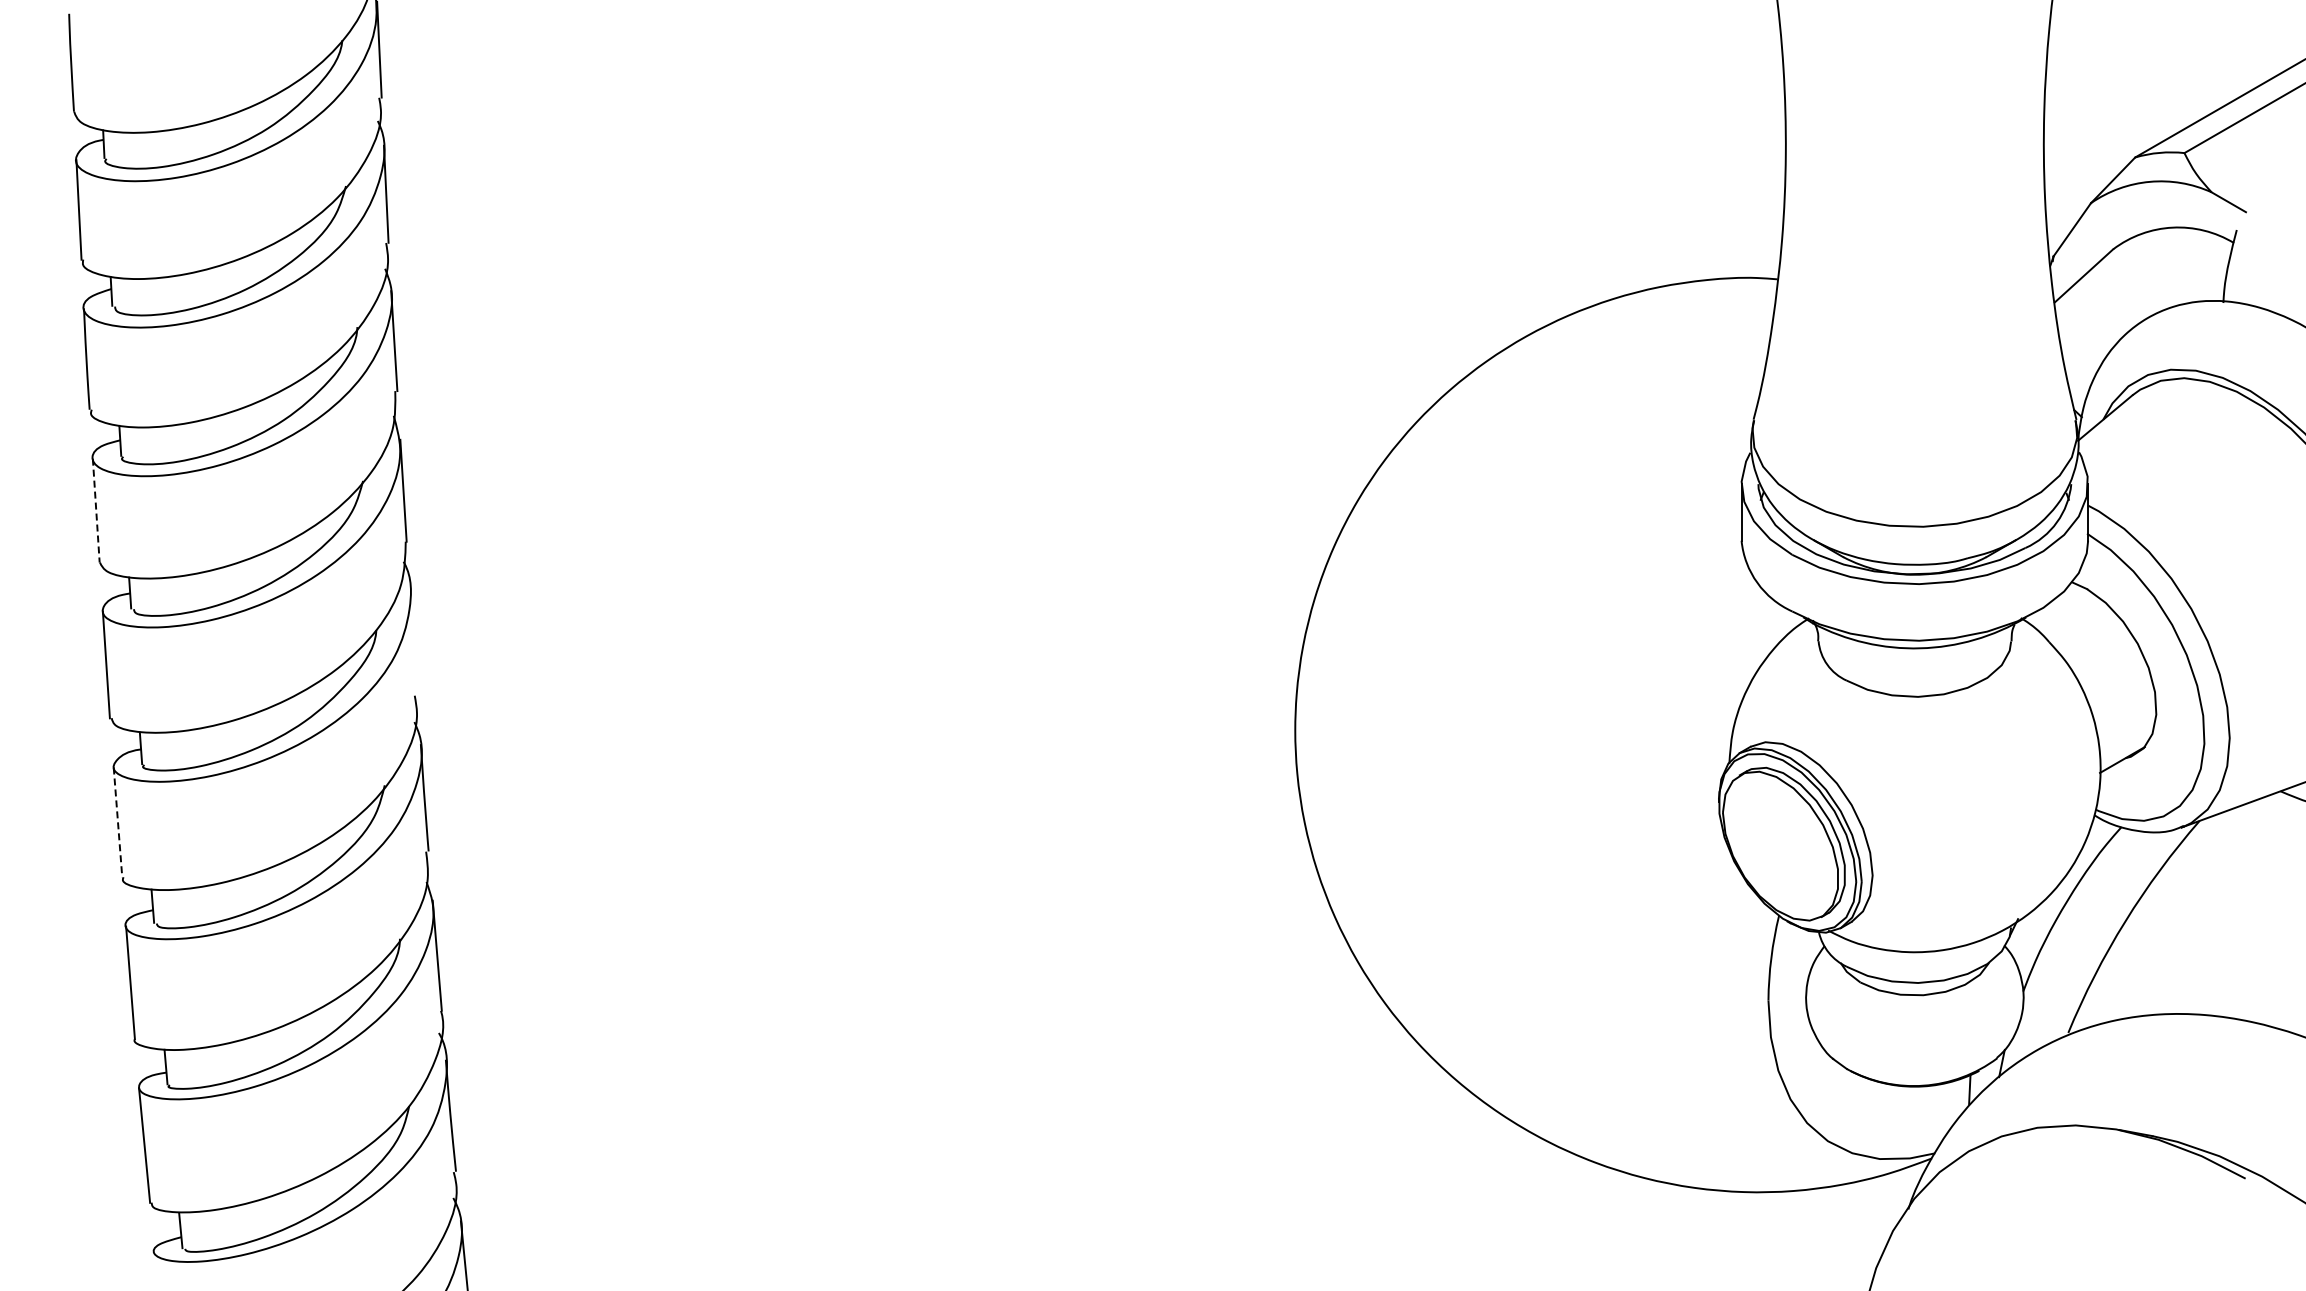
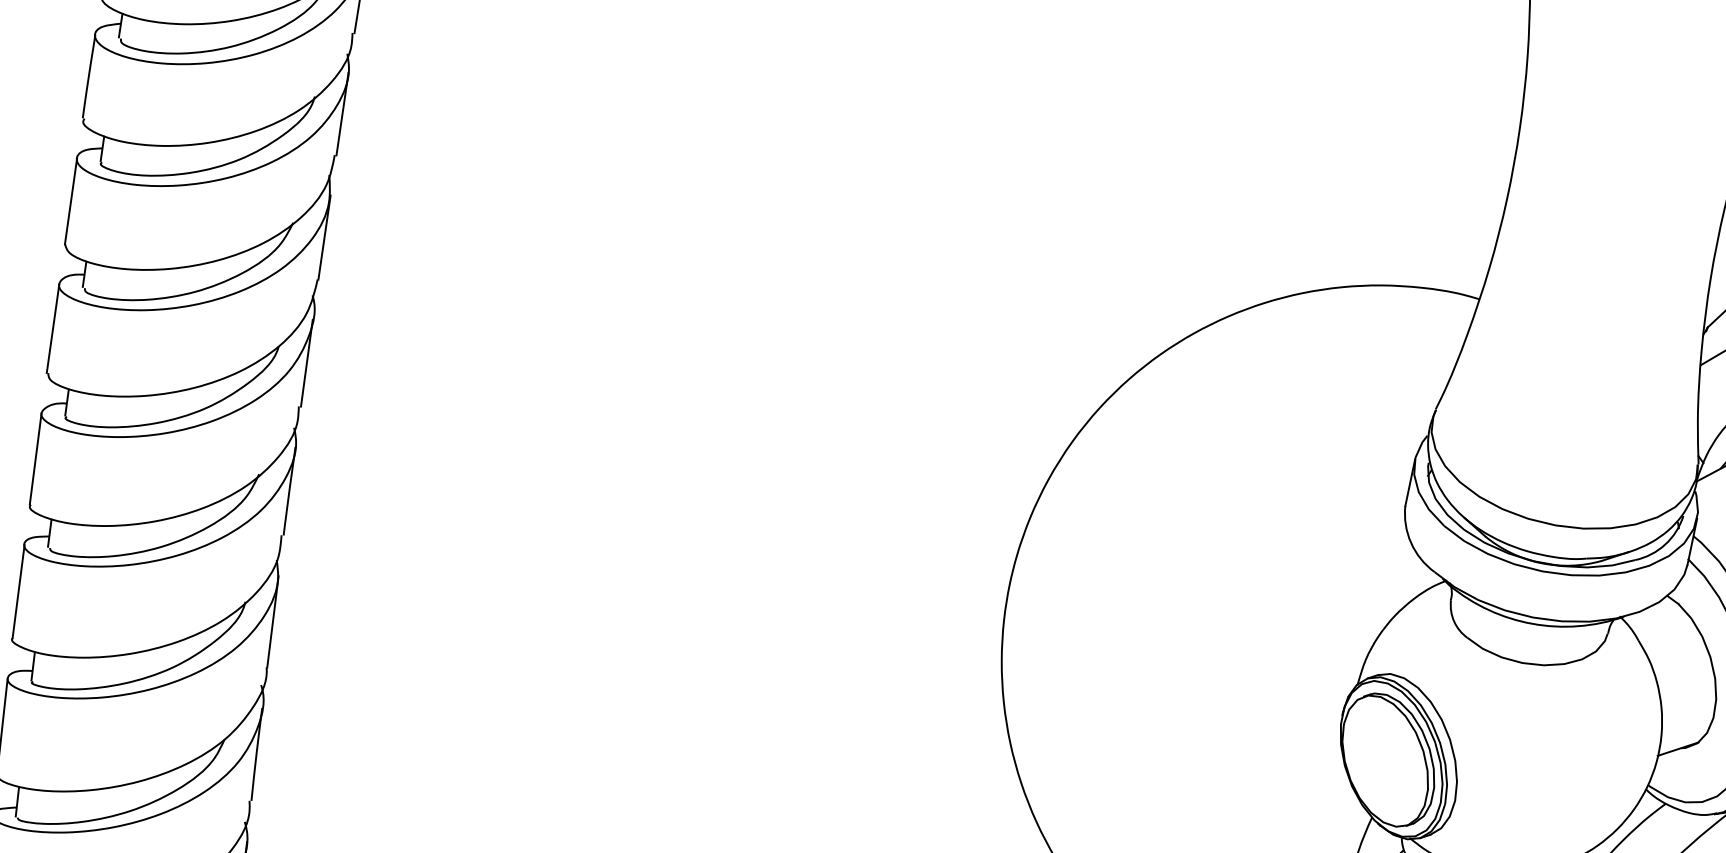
line: (96, 511) -> (71, 202), dashed -> solid
line: (413, 642) -> (306, 362), added
line: (118, 822) -> (36, 459), dashed -> solid

